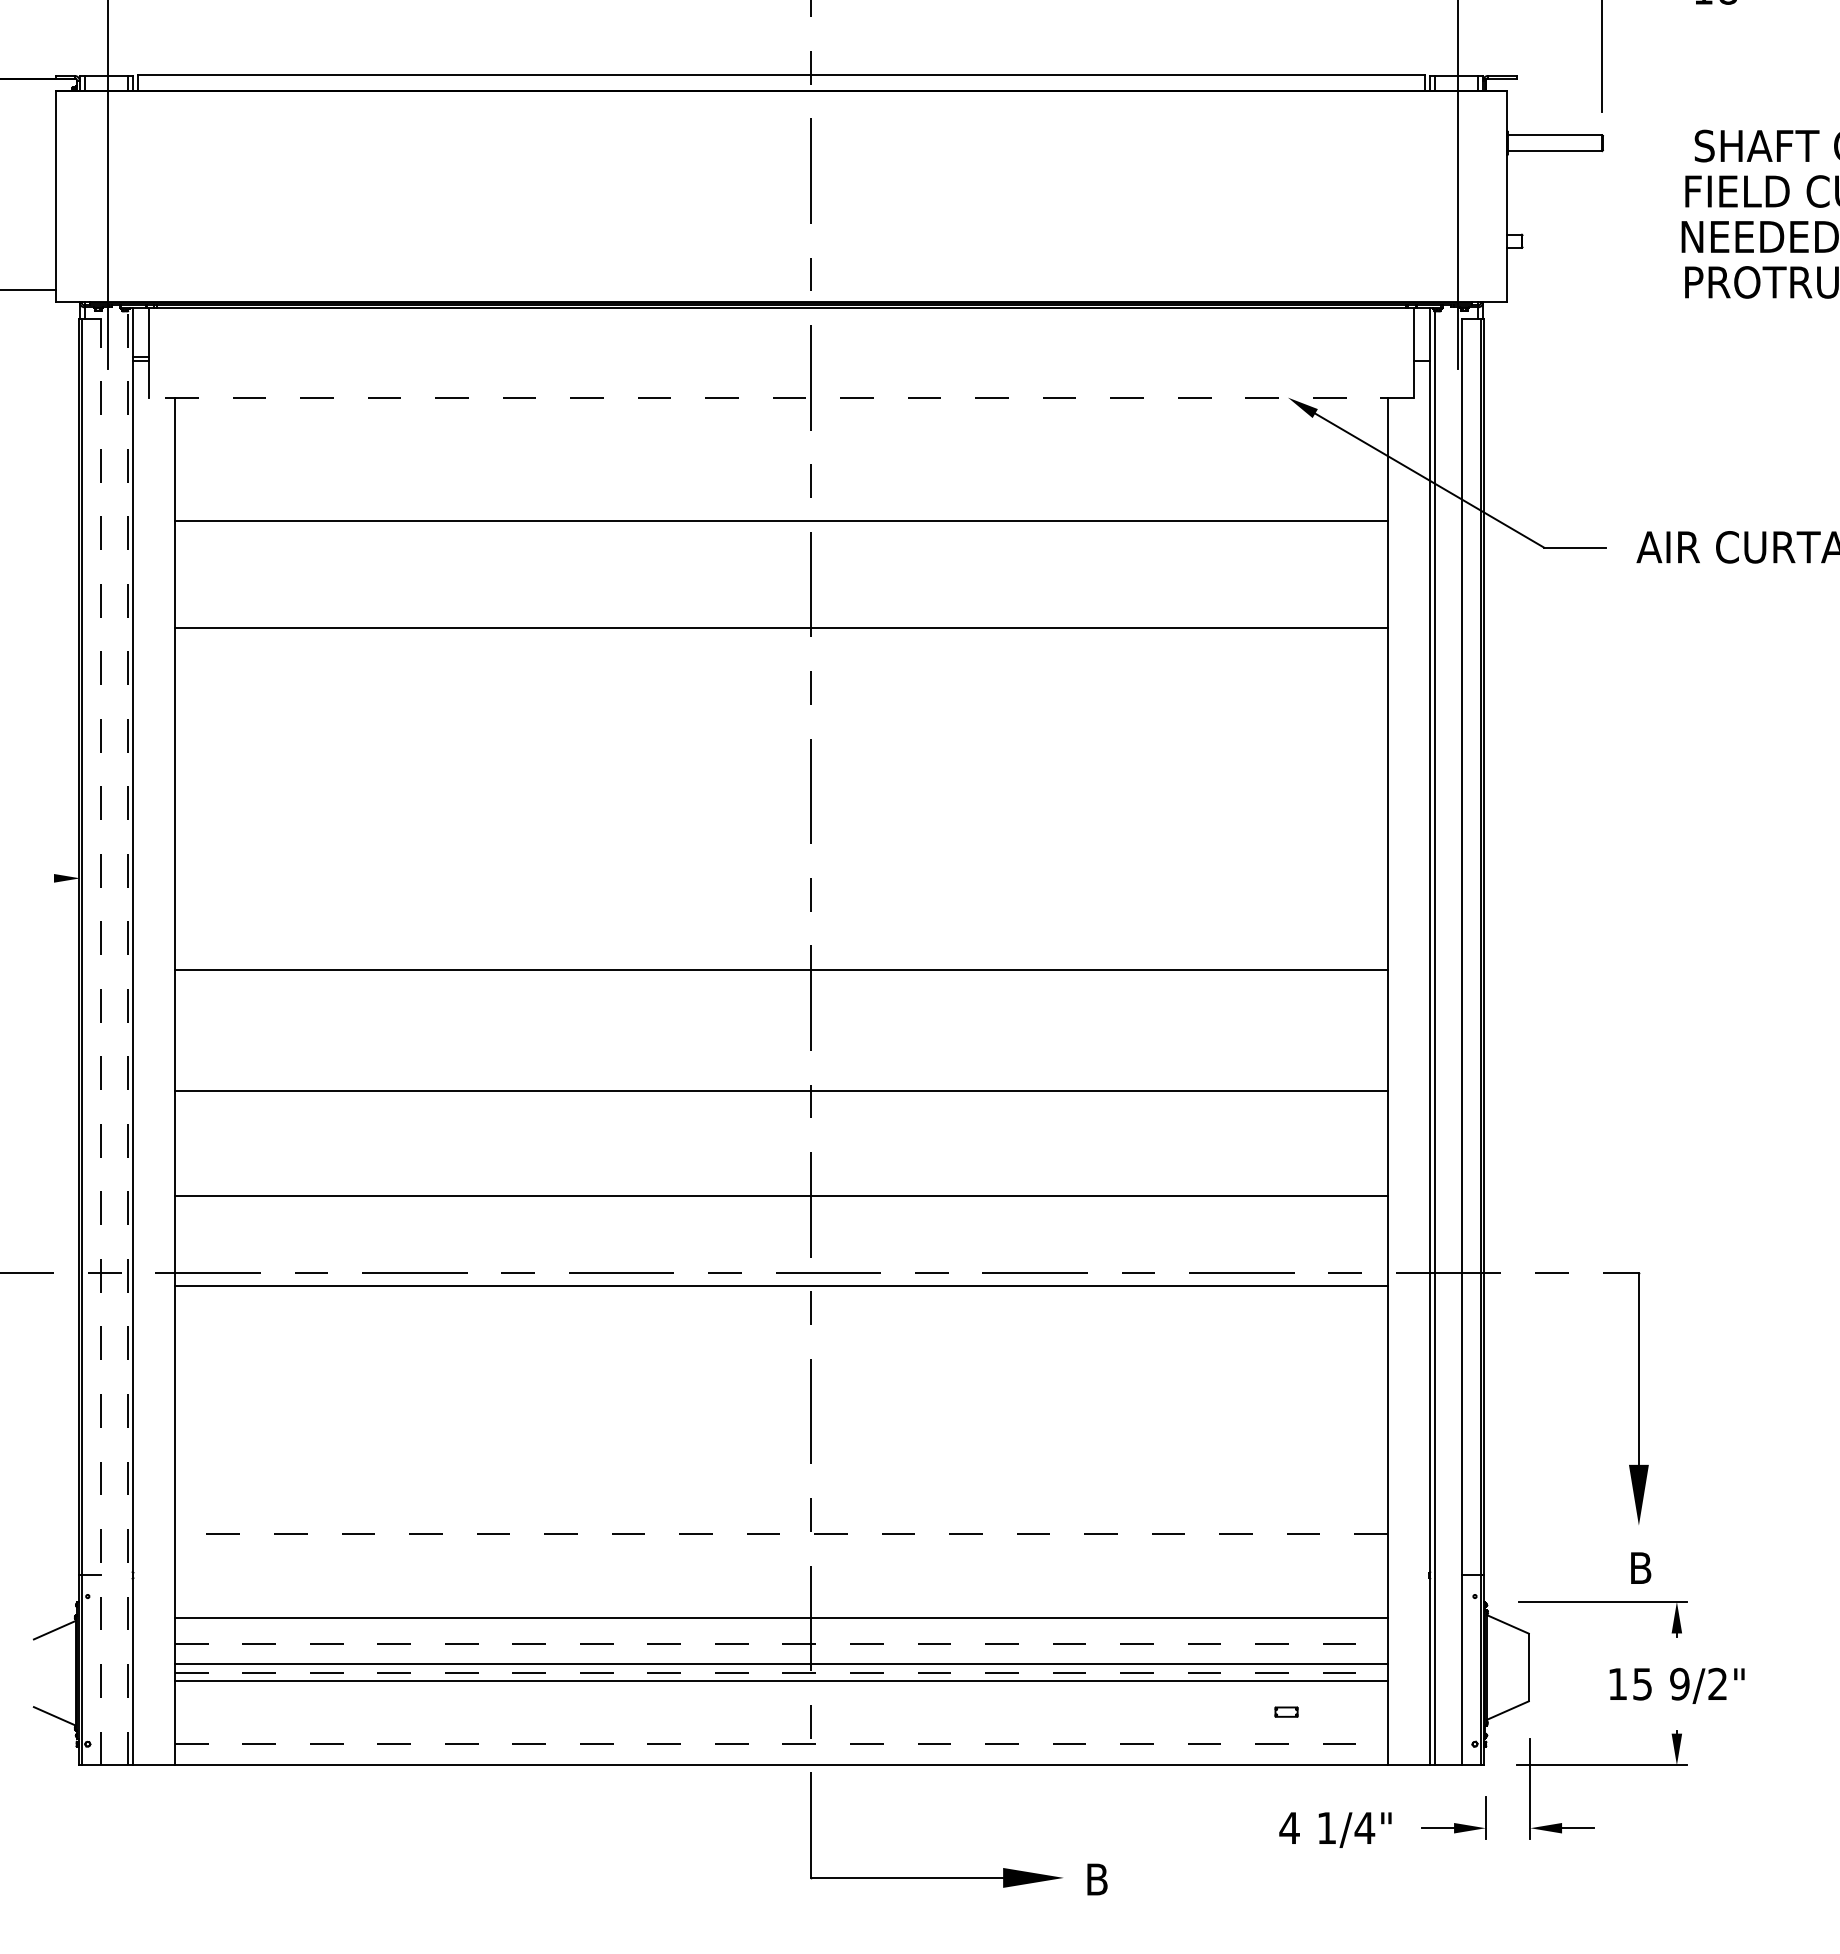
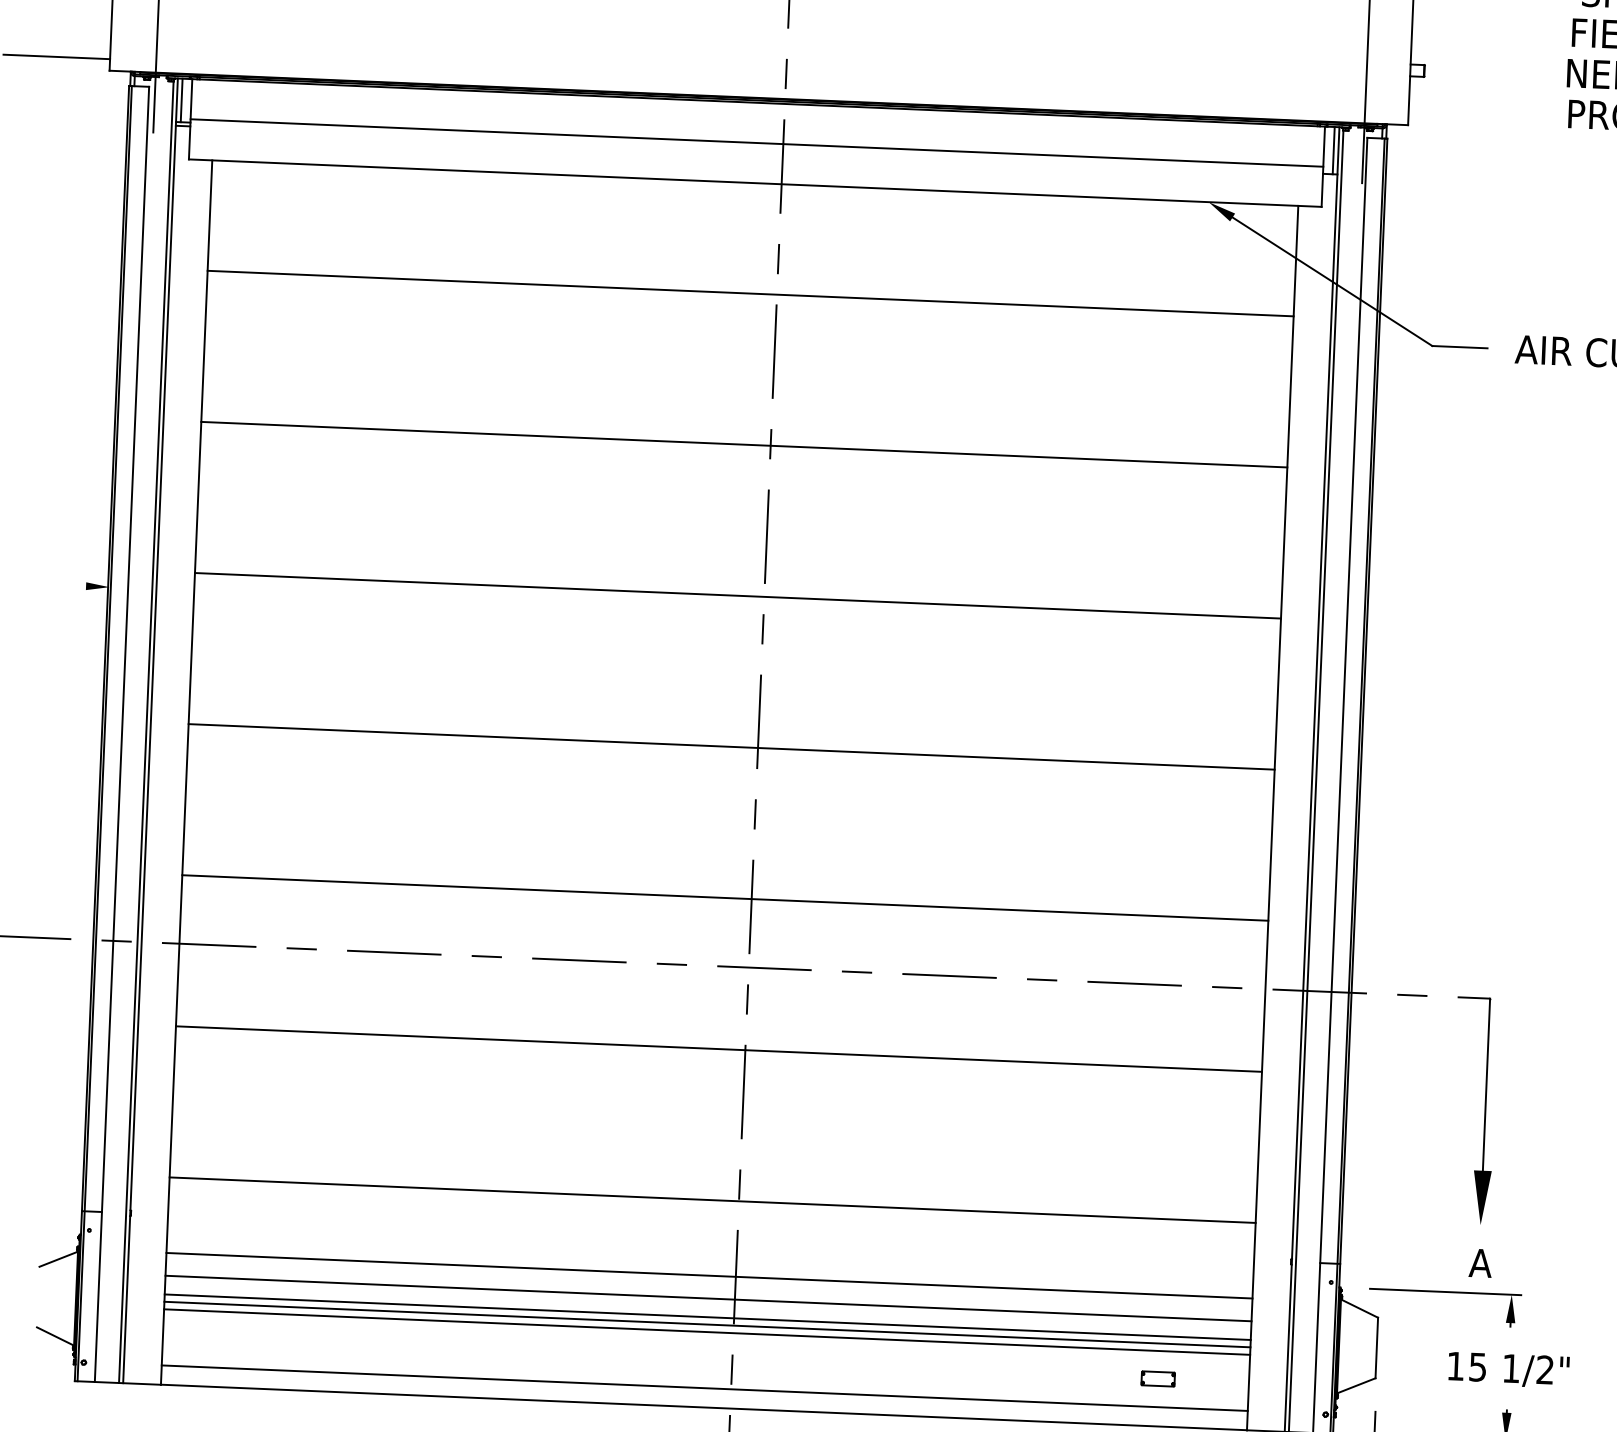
line: (137, 331) -> (181, 99), added
line: (1424, 333) -> (1333, 149), added
line: (781, 352) -> (757, 142), added
line: (781, 397) -> (755, 183), dashed -> solid
line: (780, 627) -> (743, 444), moved
line: (780, 969) -> (737, 595), moved
line: (128, 1038) -> (146, 732), dashed -> solid
line: (100, 1041) -> (121, 734), dashed -> solid
line: (780, 1091) -> (730, 746), moved
line: (780, 1285) -> (718, 1048), moved
line: (781, 1533) -> (712, 1200), dashed -> solid
text: (1640, 1567) -> (1480, 1262), B -> A
line: (781, 1643) -> (708, 1298), dashed -> solid
line: (781, 1672) -> (707, 1324), dashed -> solid
text: (1679, 1683) -> (1511, 1367), 9/2" -> 1/2"
part: (1286, 1711) -> (1158, 1378), size x1.67
line: (781, 1743) -> (704, 1388), dashed -> solid

